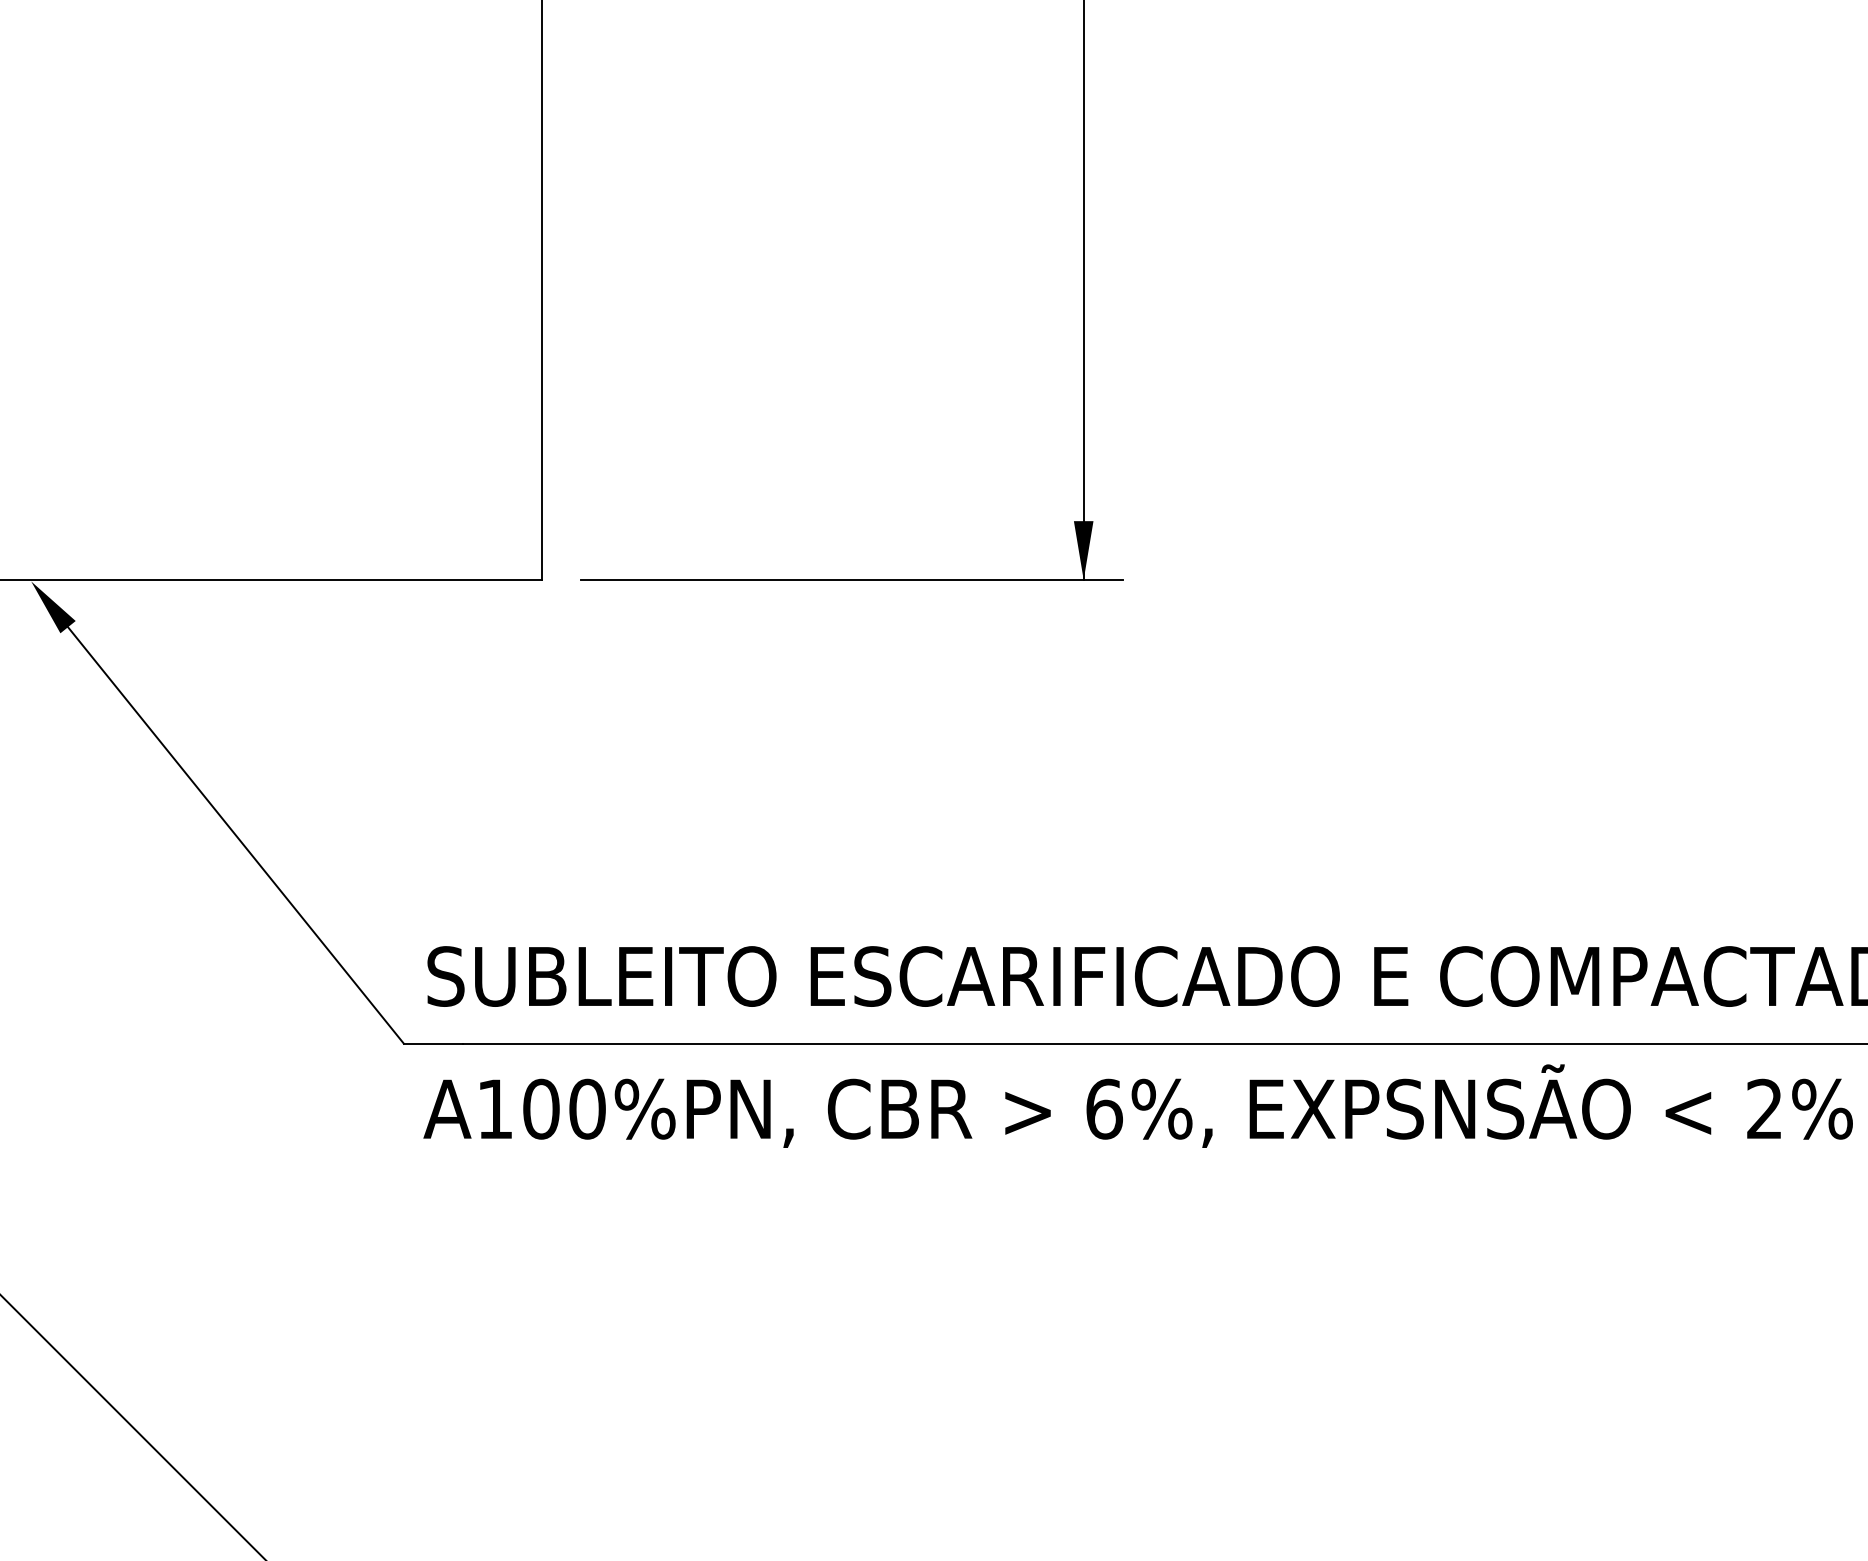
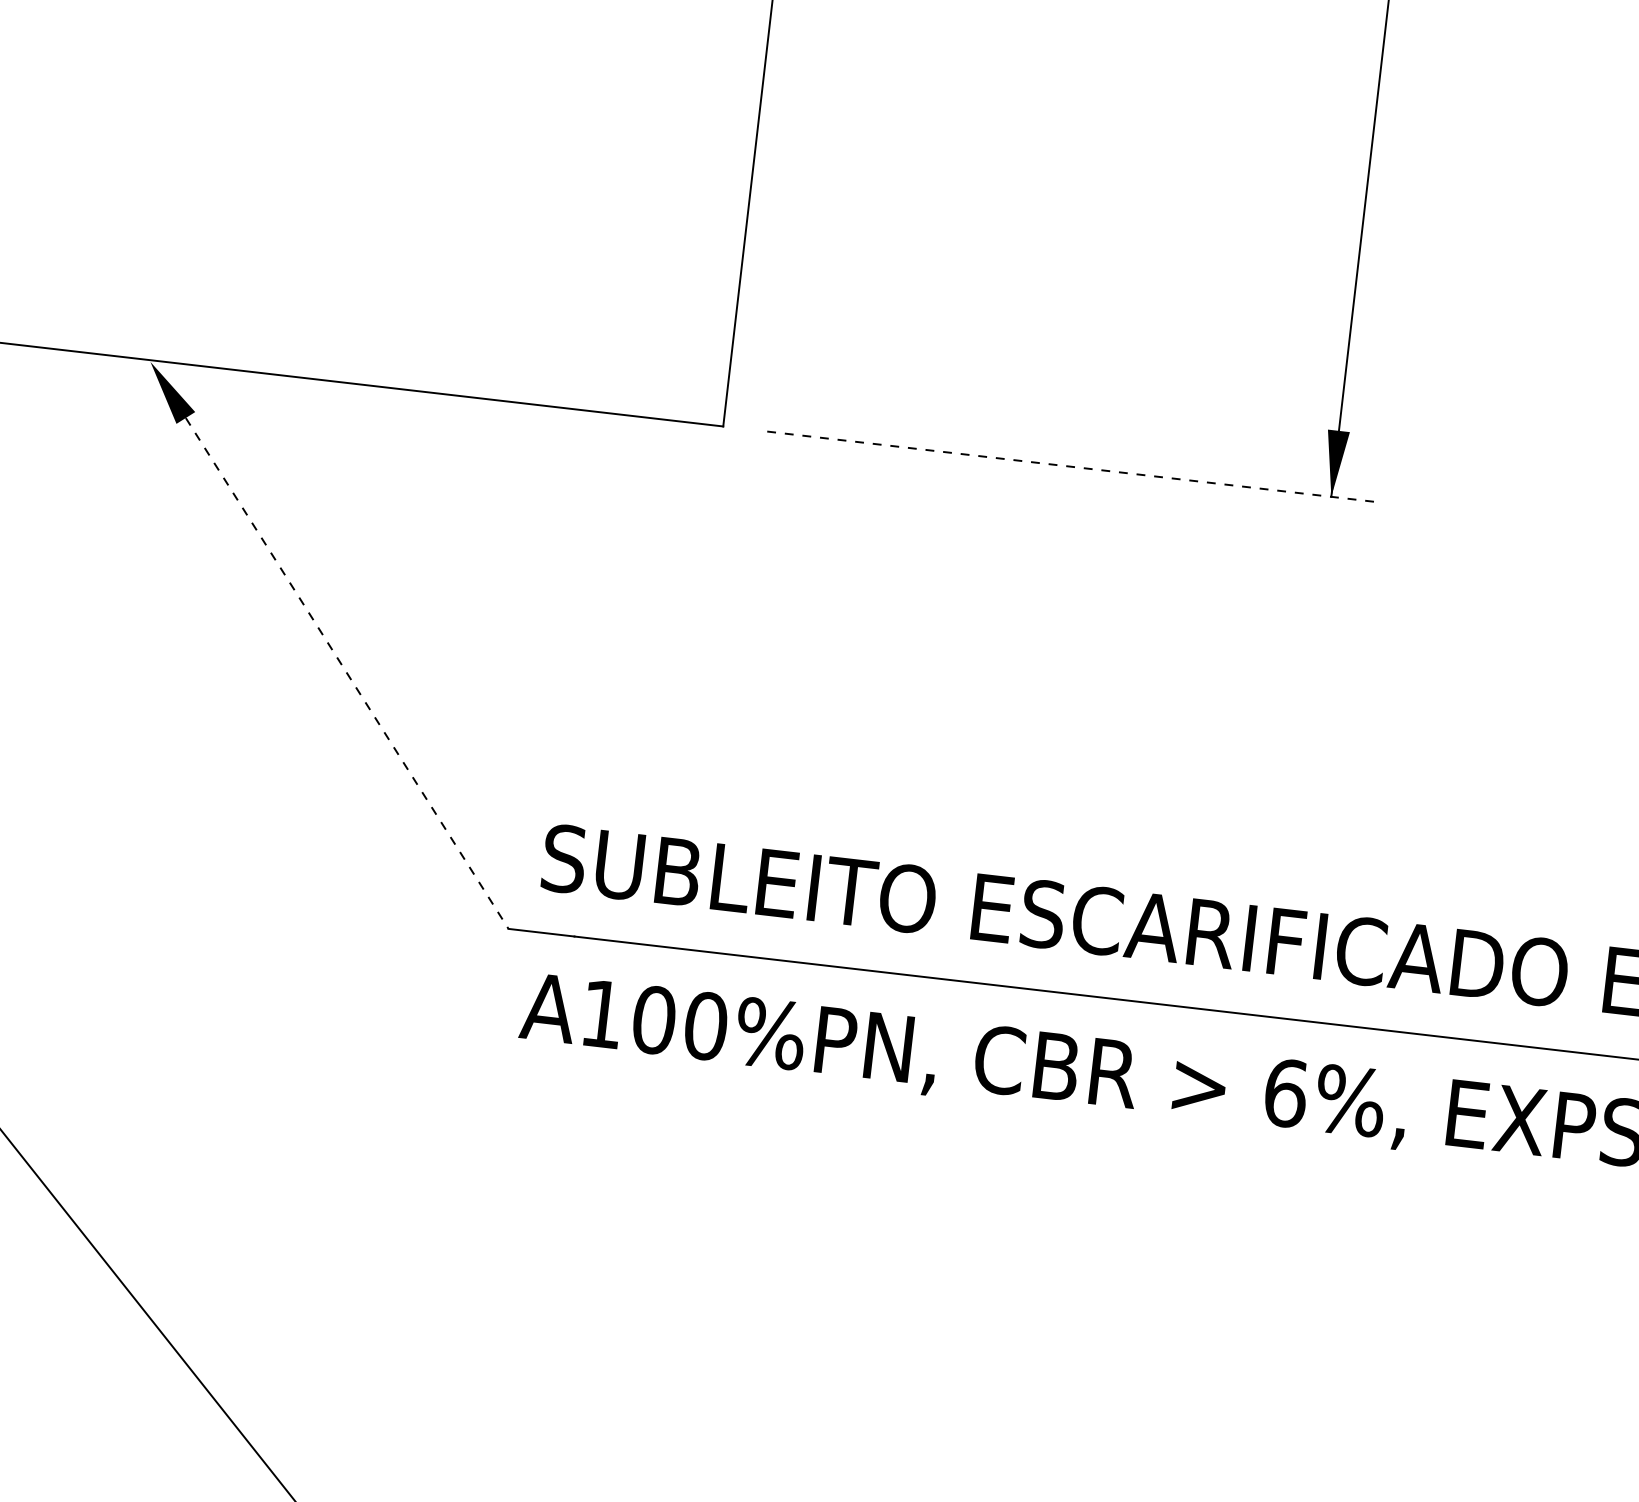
line: (852, 579) -> (1072, 466), solid -> dashed
line: (236, 835) -> (347, 673), solid -> dashed

